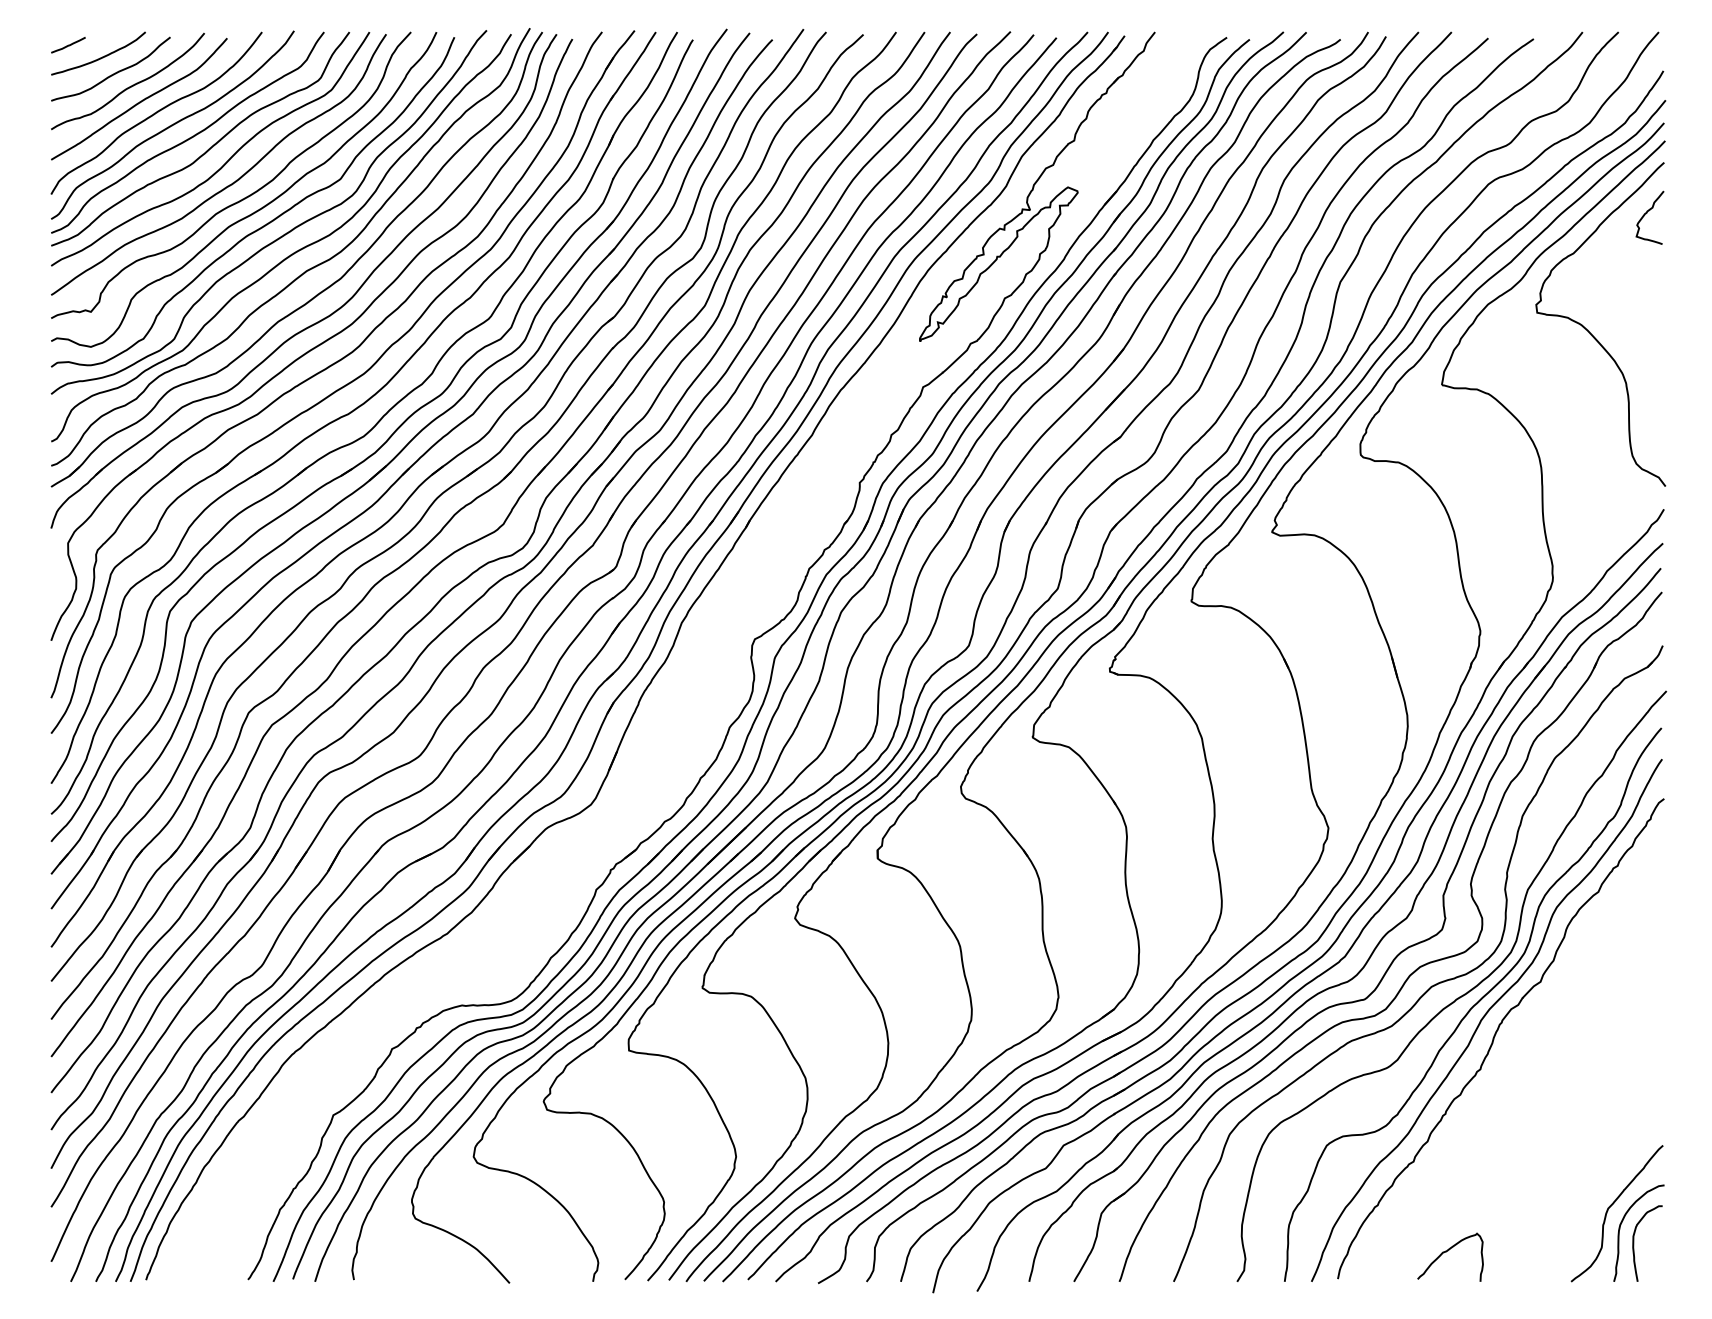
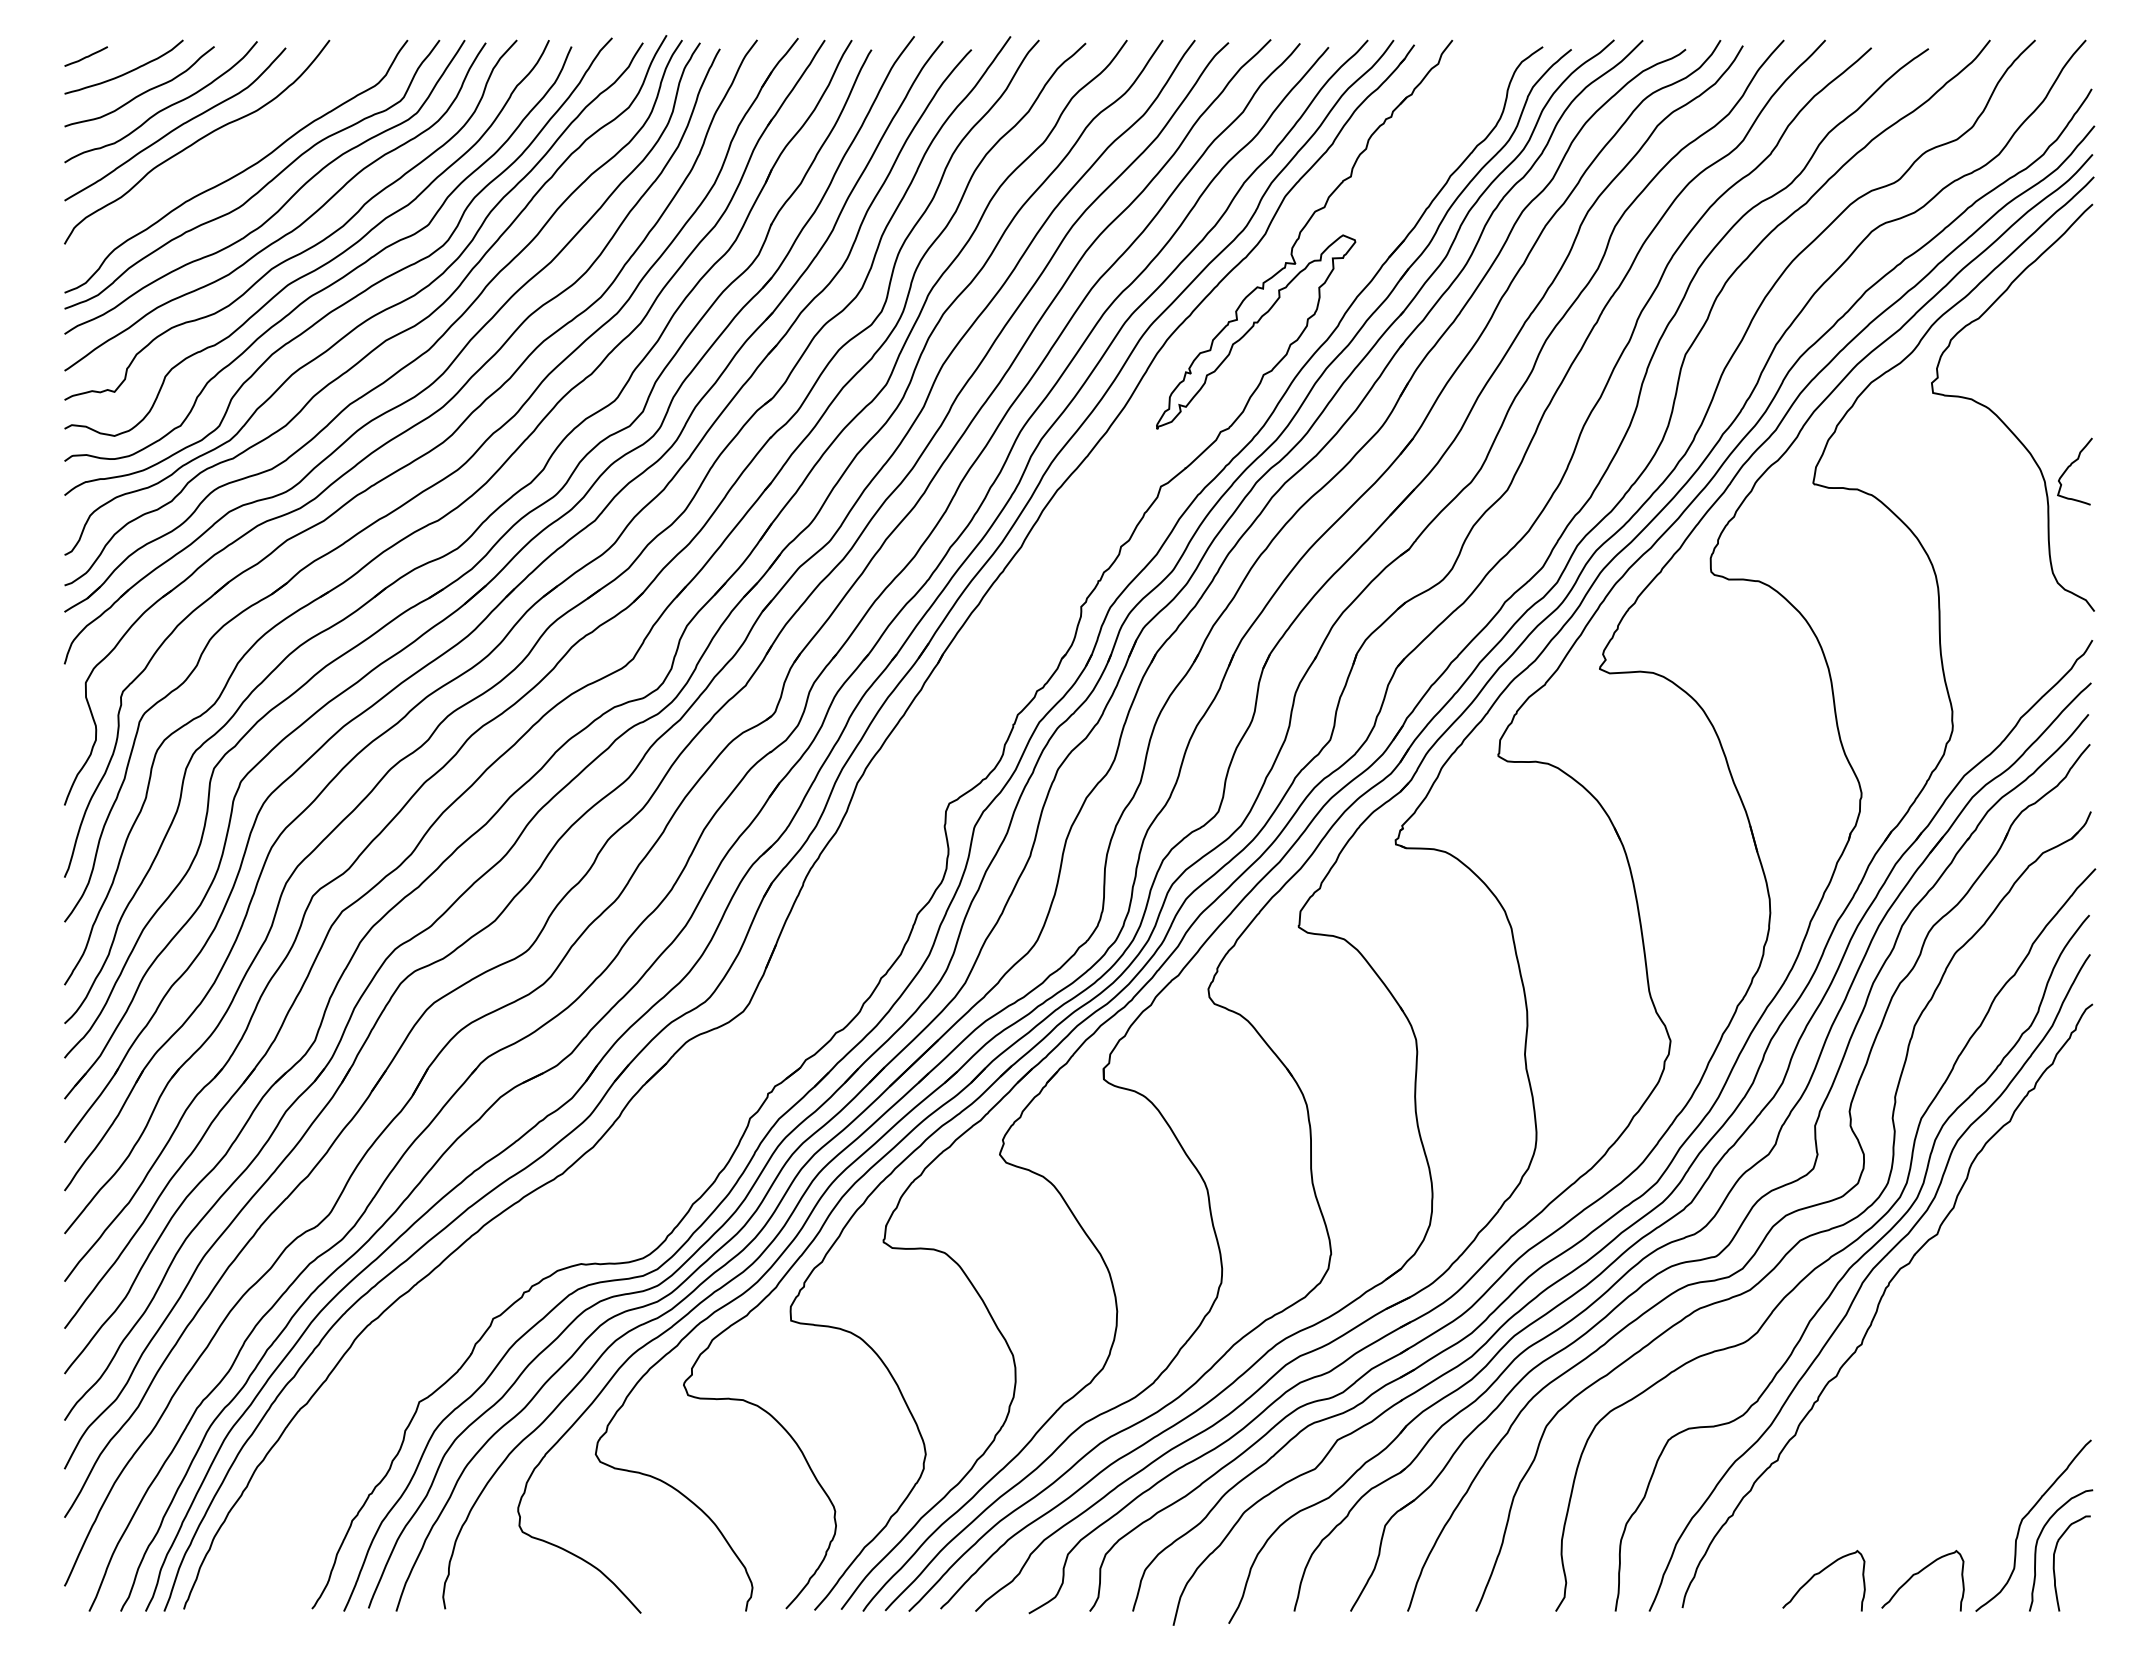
curve: (172, 124) -> (217, 156), removed
curve: (1646, 213) -> (2070, 466), moved
curve: (1526, 1251) -> (1919, 1573), added

